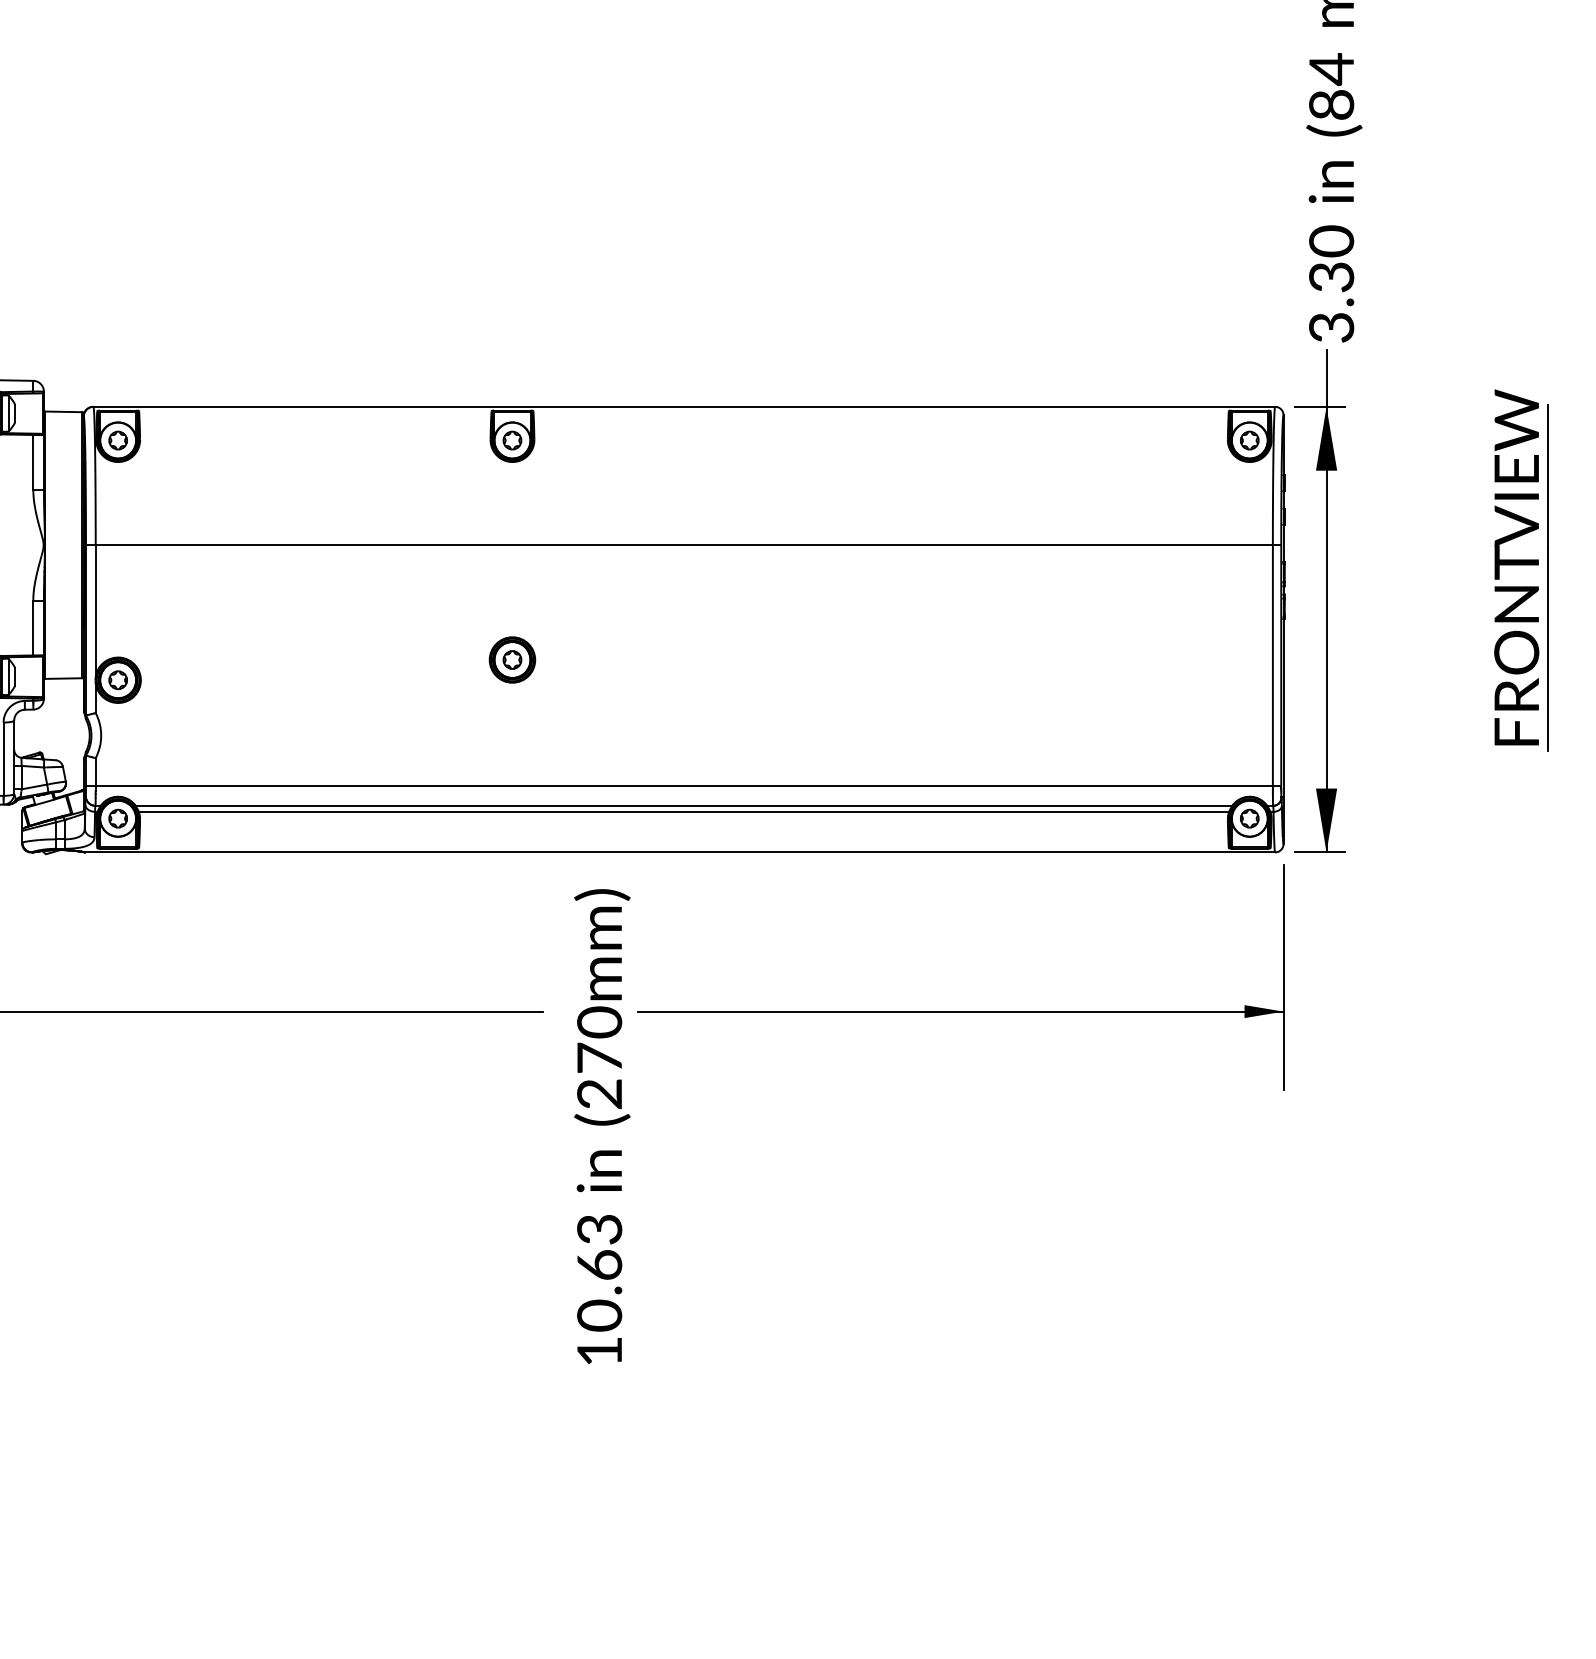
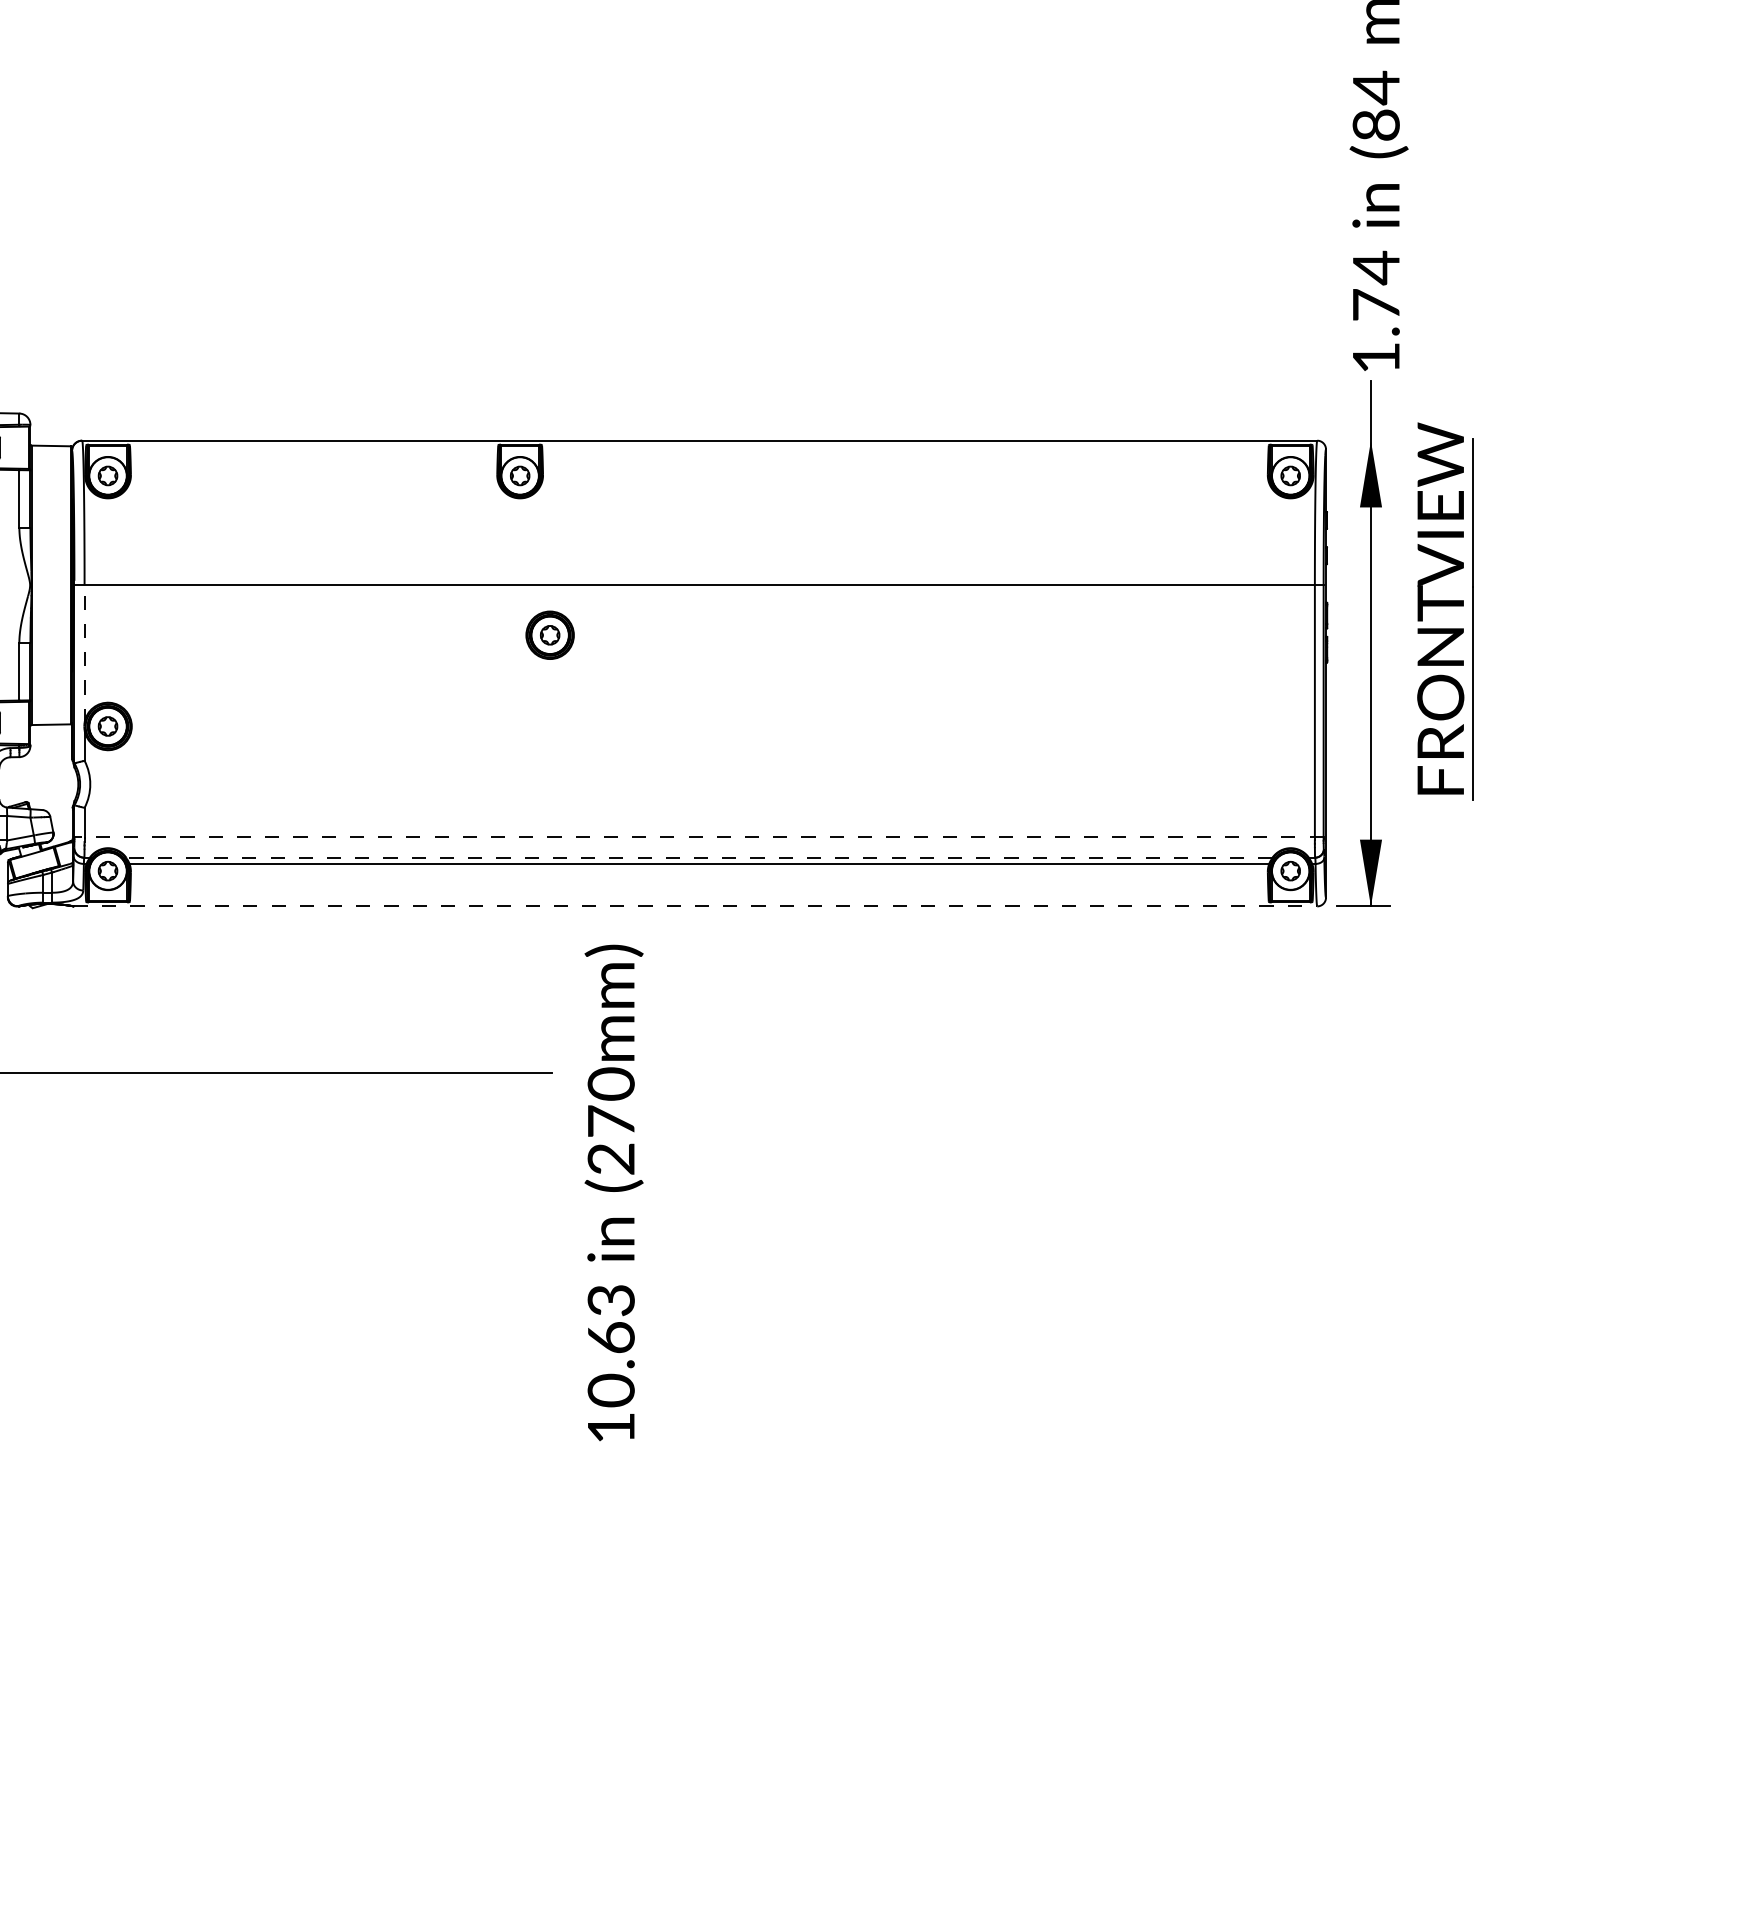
text: (1330, 283) -> (1375, 311), 3.30 -> 1.74
line: (1319, 406) -> (1363, 440), removed
part: (1521, 570) -> (1445, 611), moved
line: (95, 611) -> (84, 654), solid -> dashed
part: (511, 659) -> (549, 634), moved
line: (684, 785) -> (699, 836), solid -> dashed
line: (683, 805) -> (698, 857), solid -> dashed
line: (680, 852) -> (695, 906), solid -> dashed
part: (960, 1011) -> (988, 1072), removed

